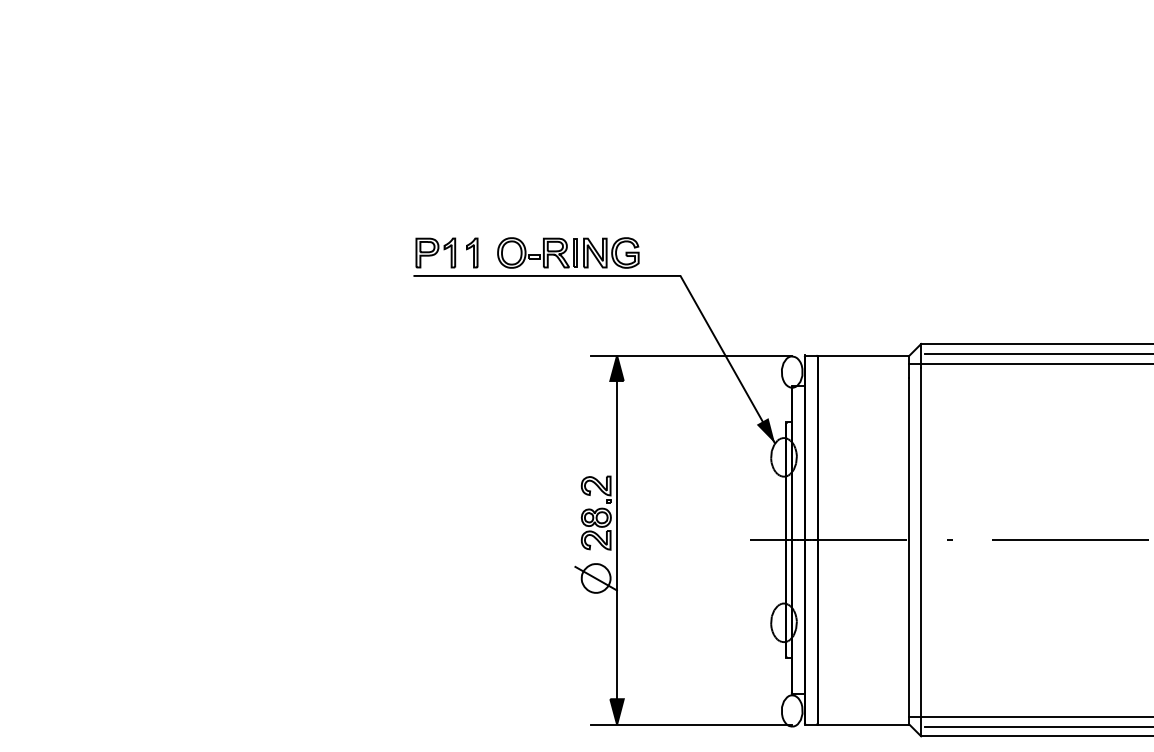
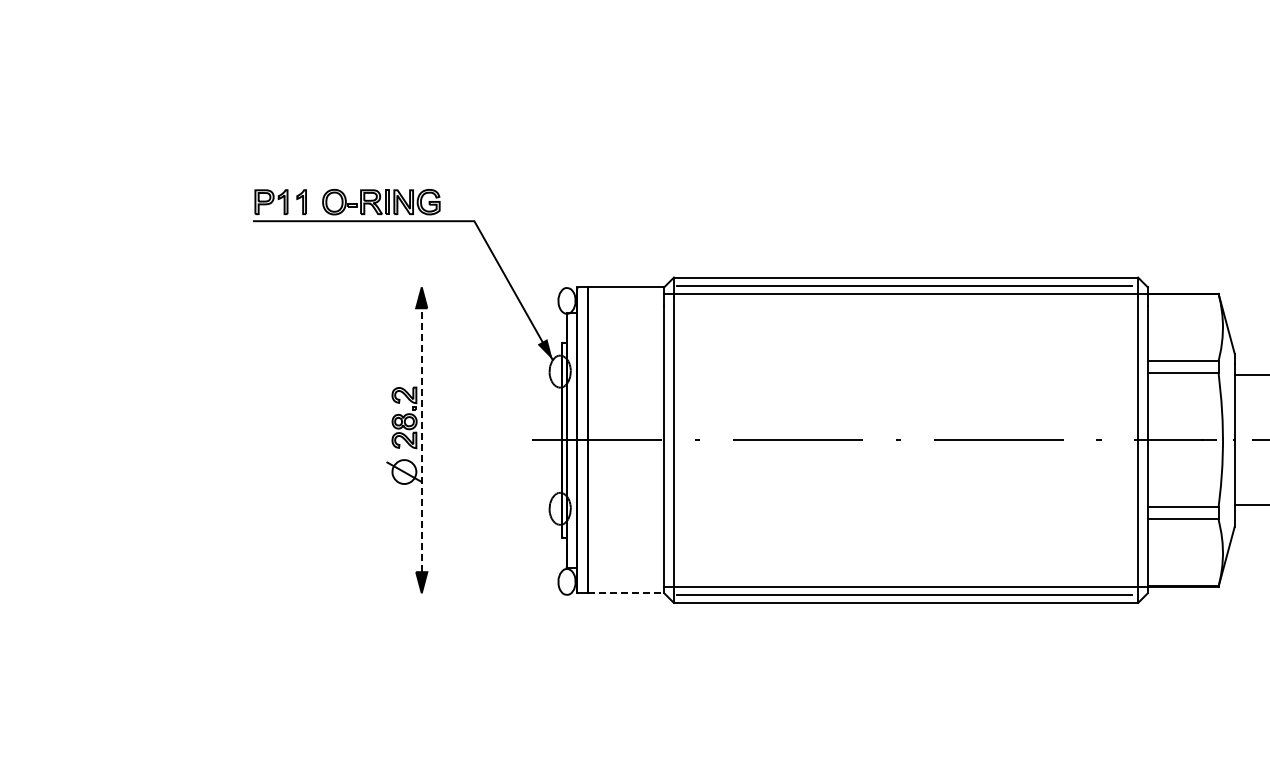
line: (691, 355) -> (483, 287), removed
line: (616, 540) -> (421, 440), solid -> dashed
line: (691, 724) -> (483, 593), removed
line: (863, 724) -> (626, 593), solid -> dashed

